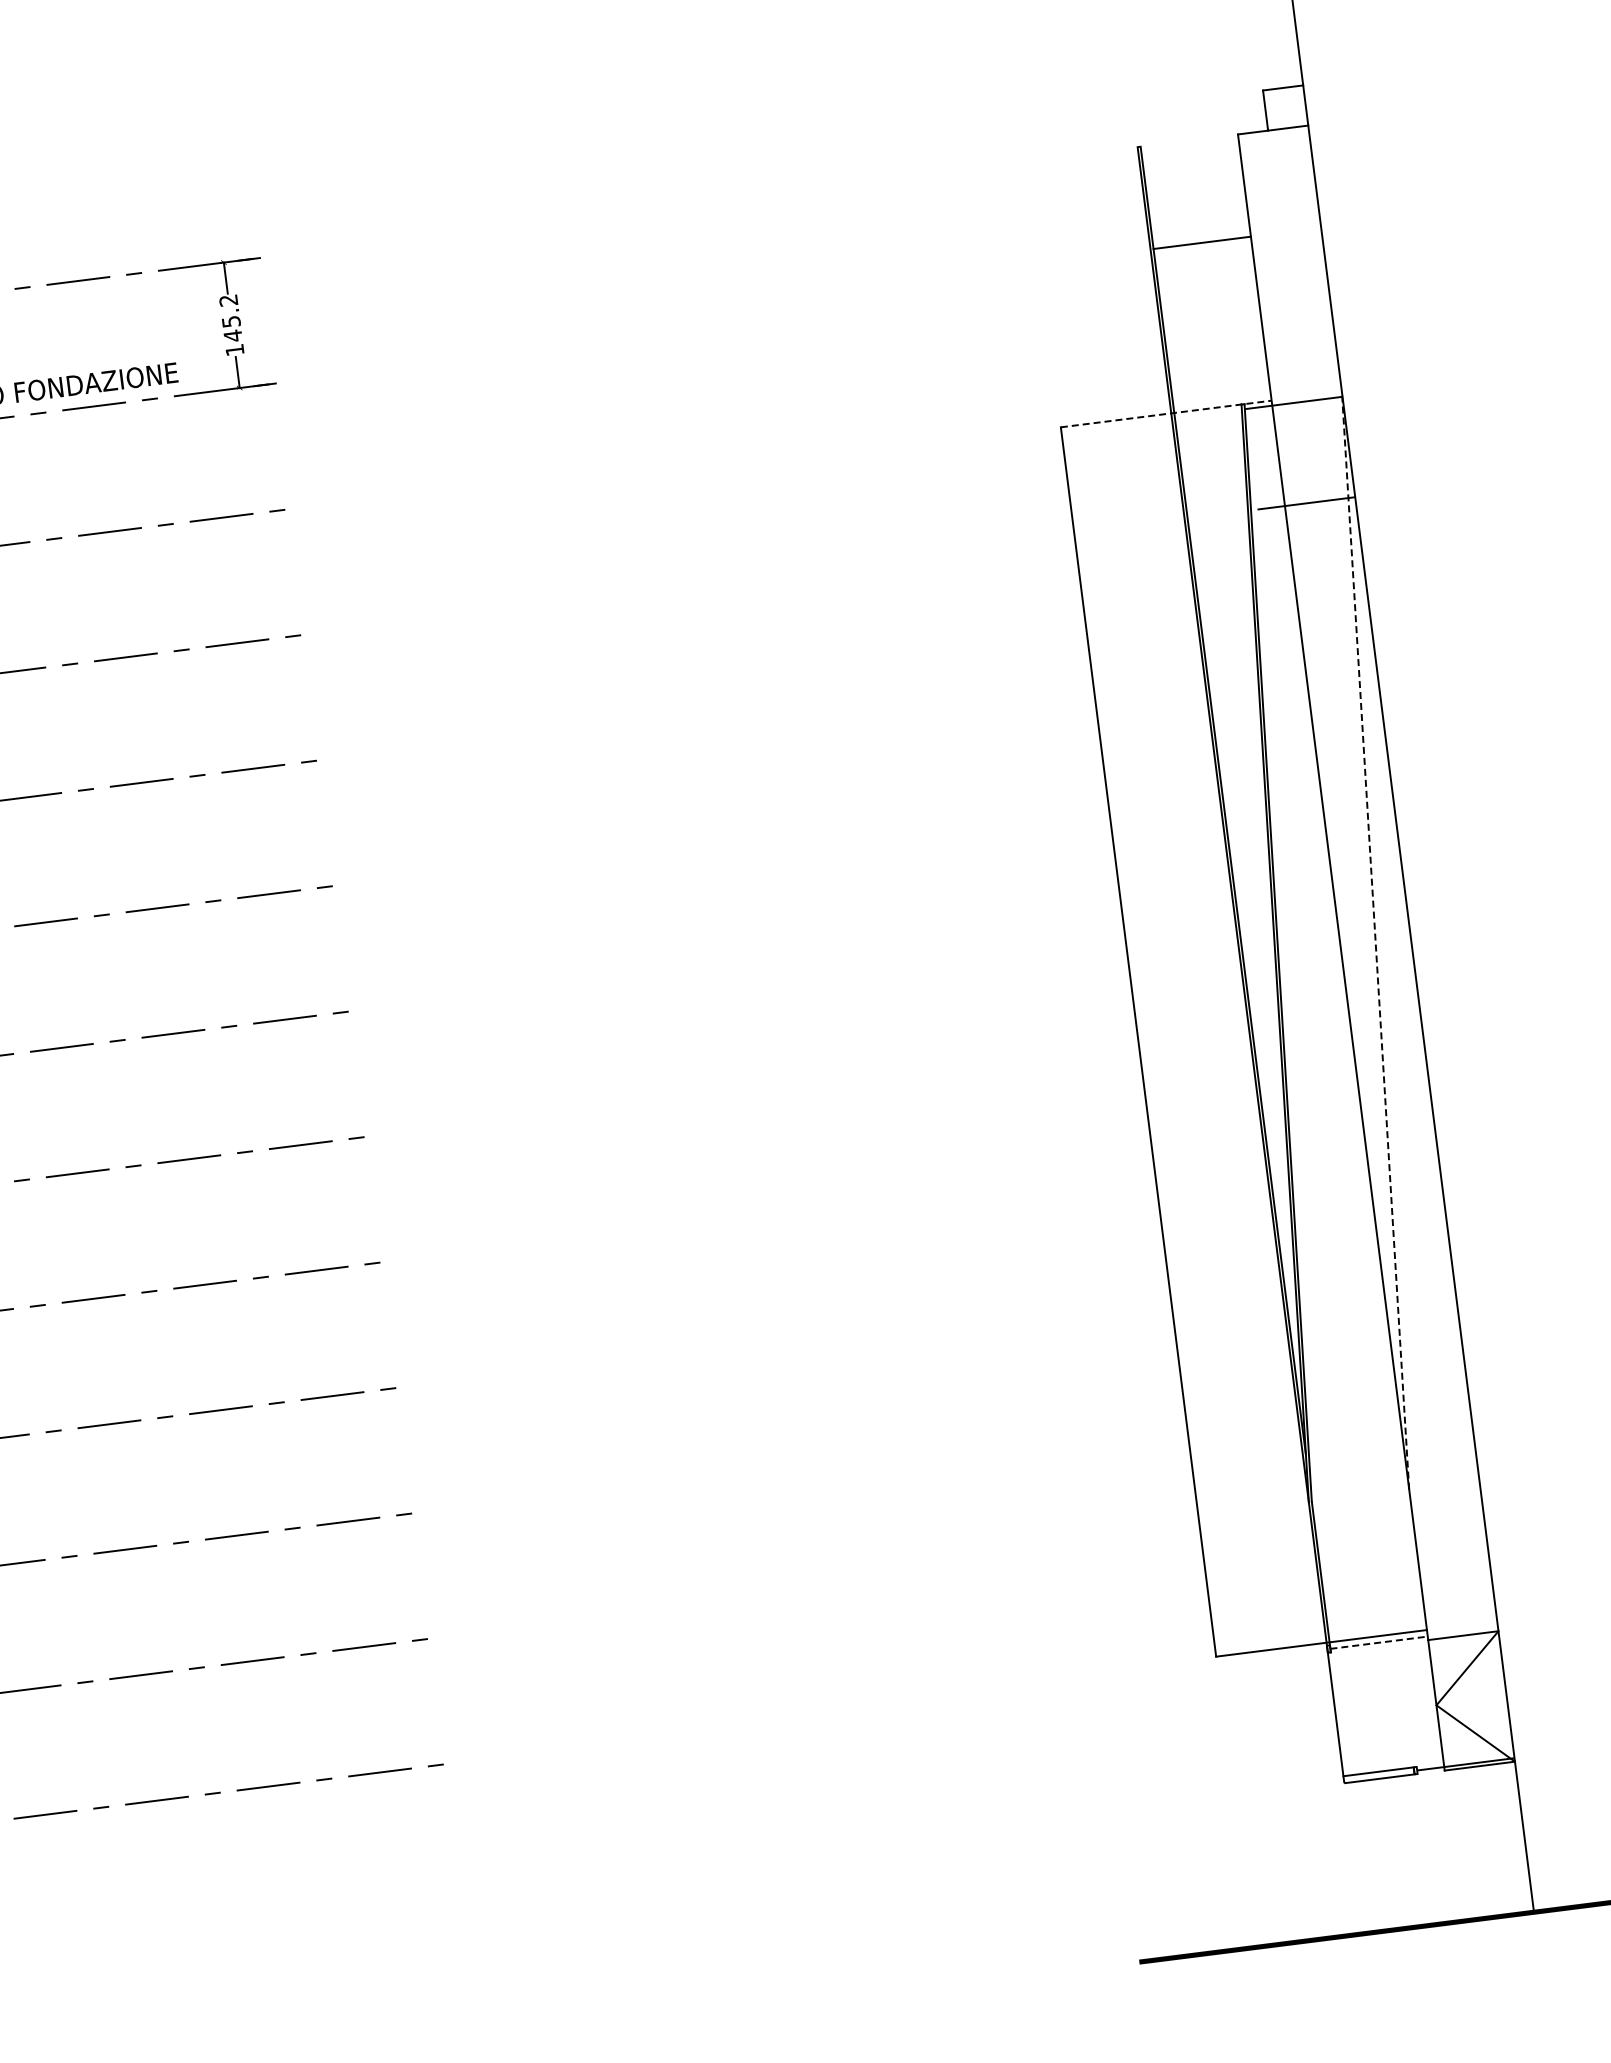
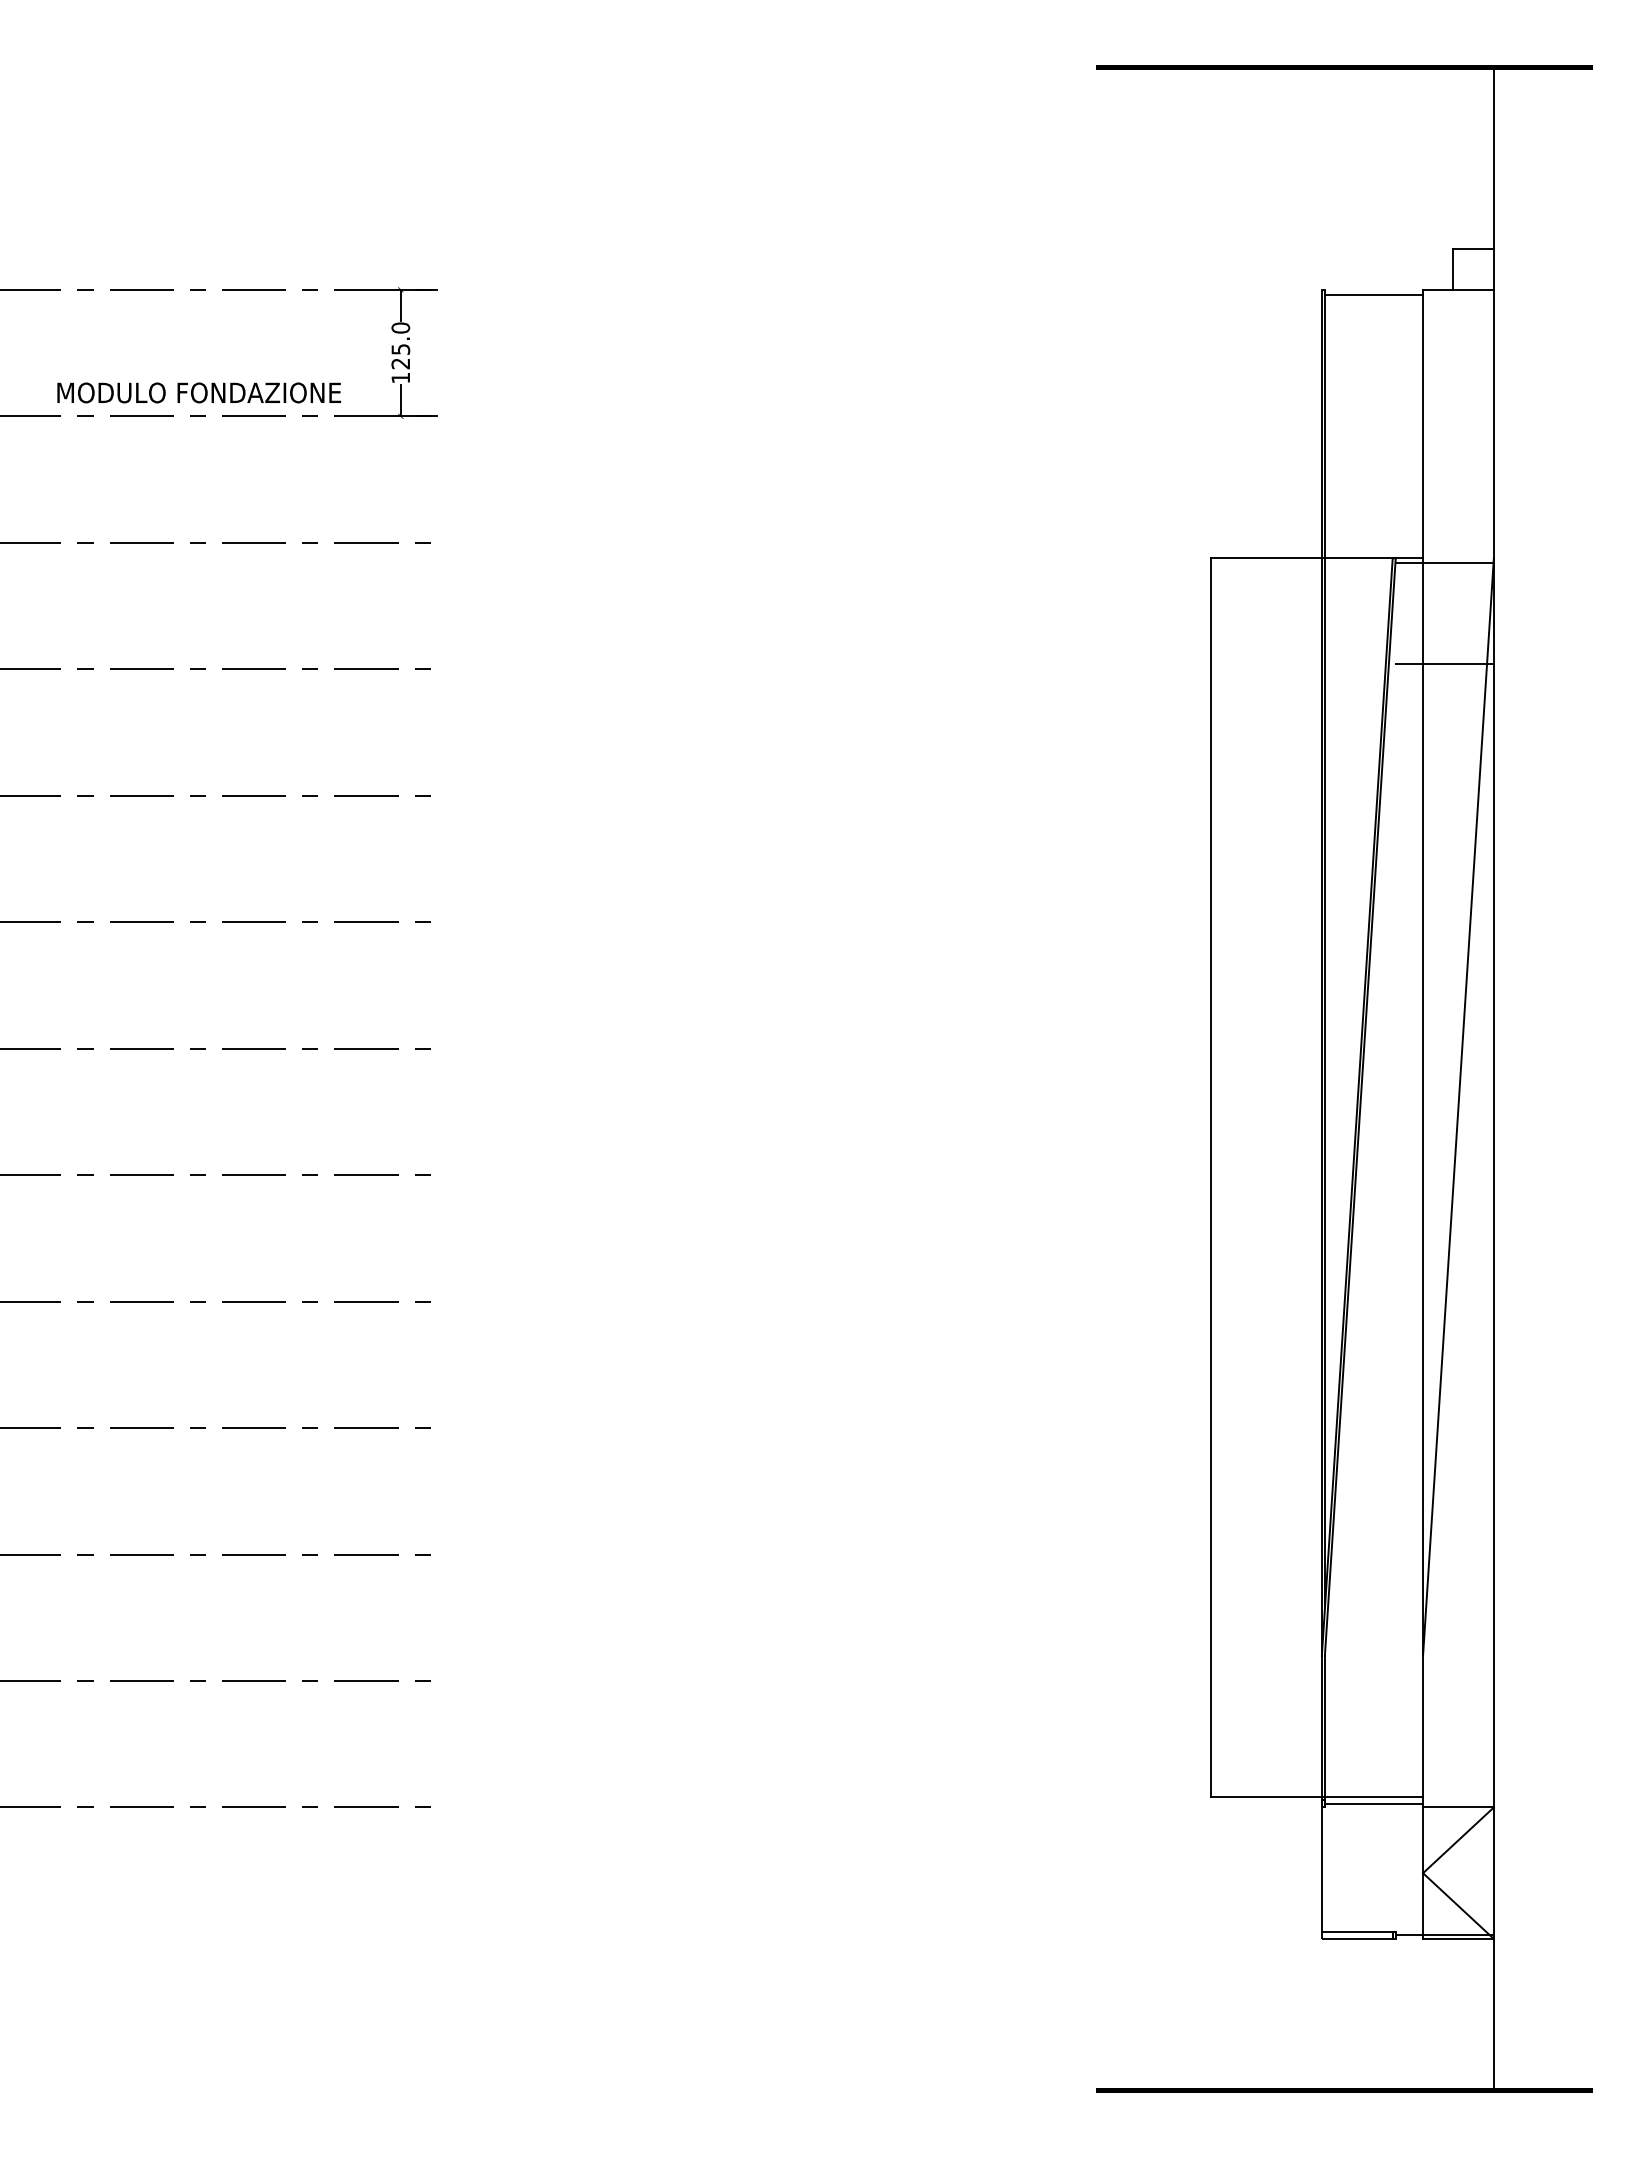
line: (1201, 242) -> (1373, 294), moved
text: (230, 317) -> (400, 345), 145.2 -> 125.0
line: (1166, 414) -> (1317, 558), dashed -> solid
line: (1375, 940) -> (1458, 1106), dashed -> solid
line: (1379, 1642) -> (1374, 1803), dashed -> solid

